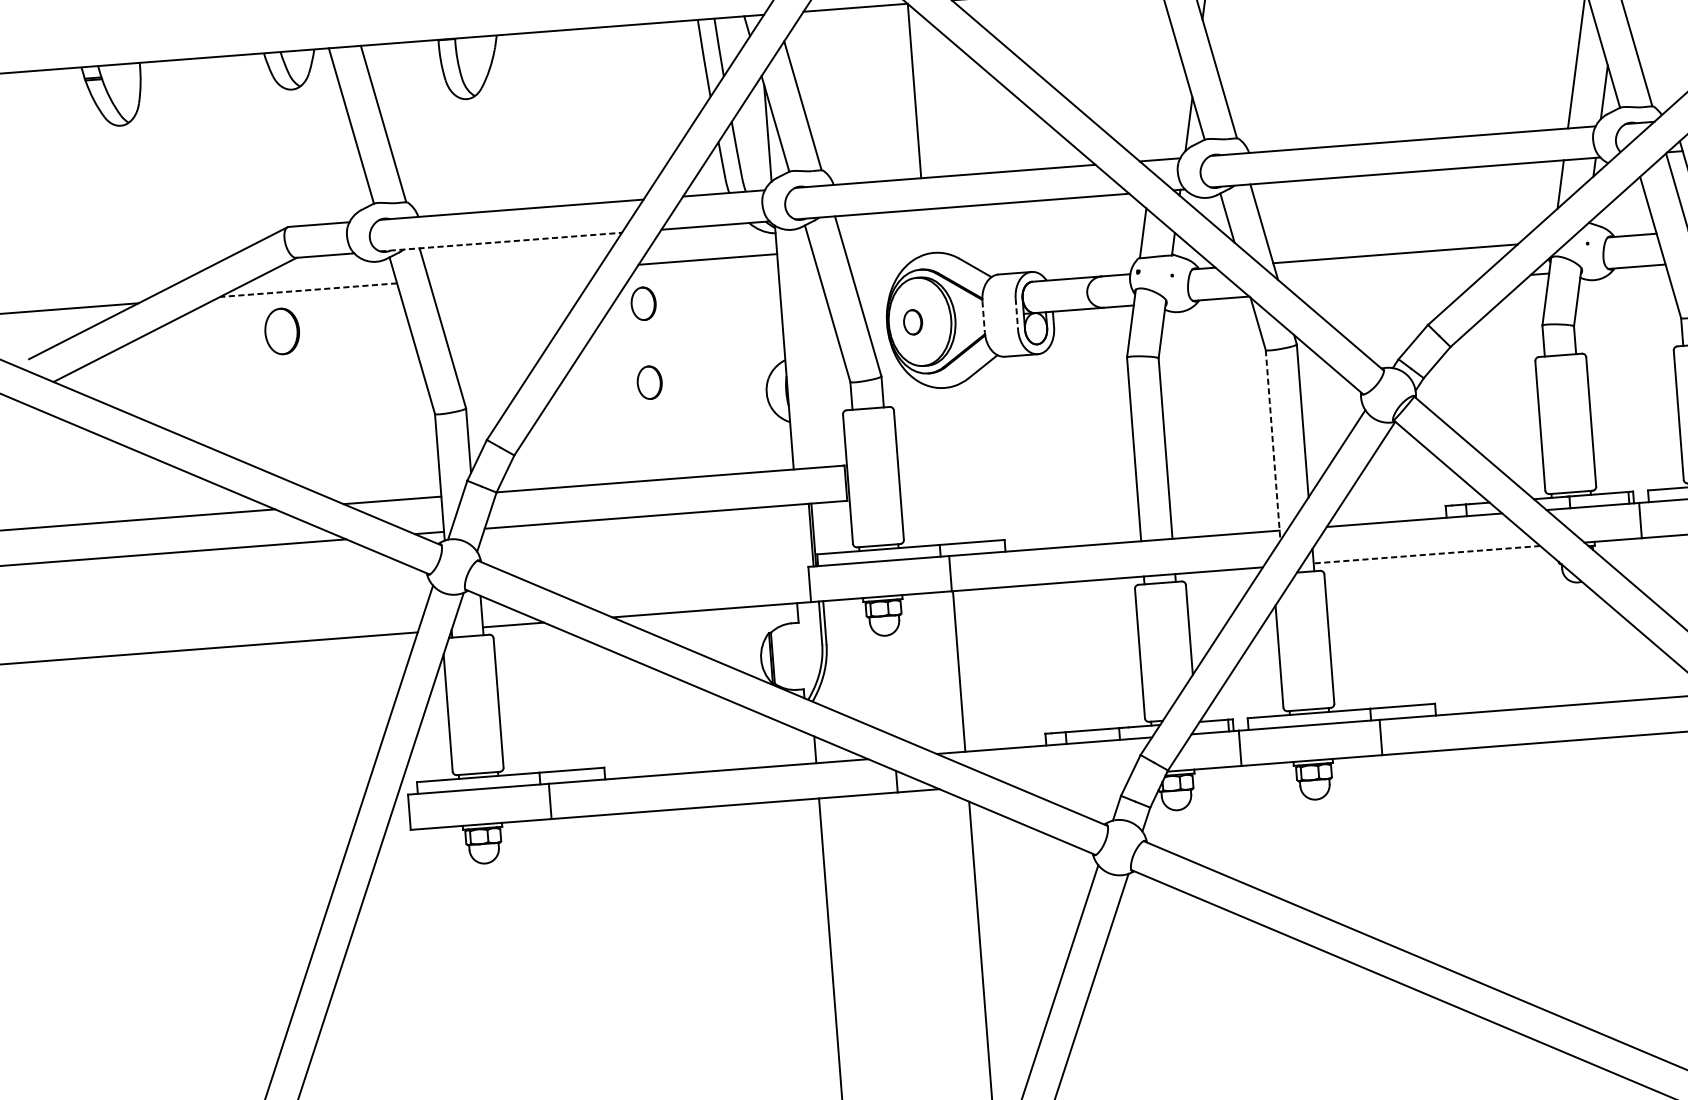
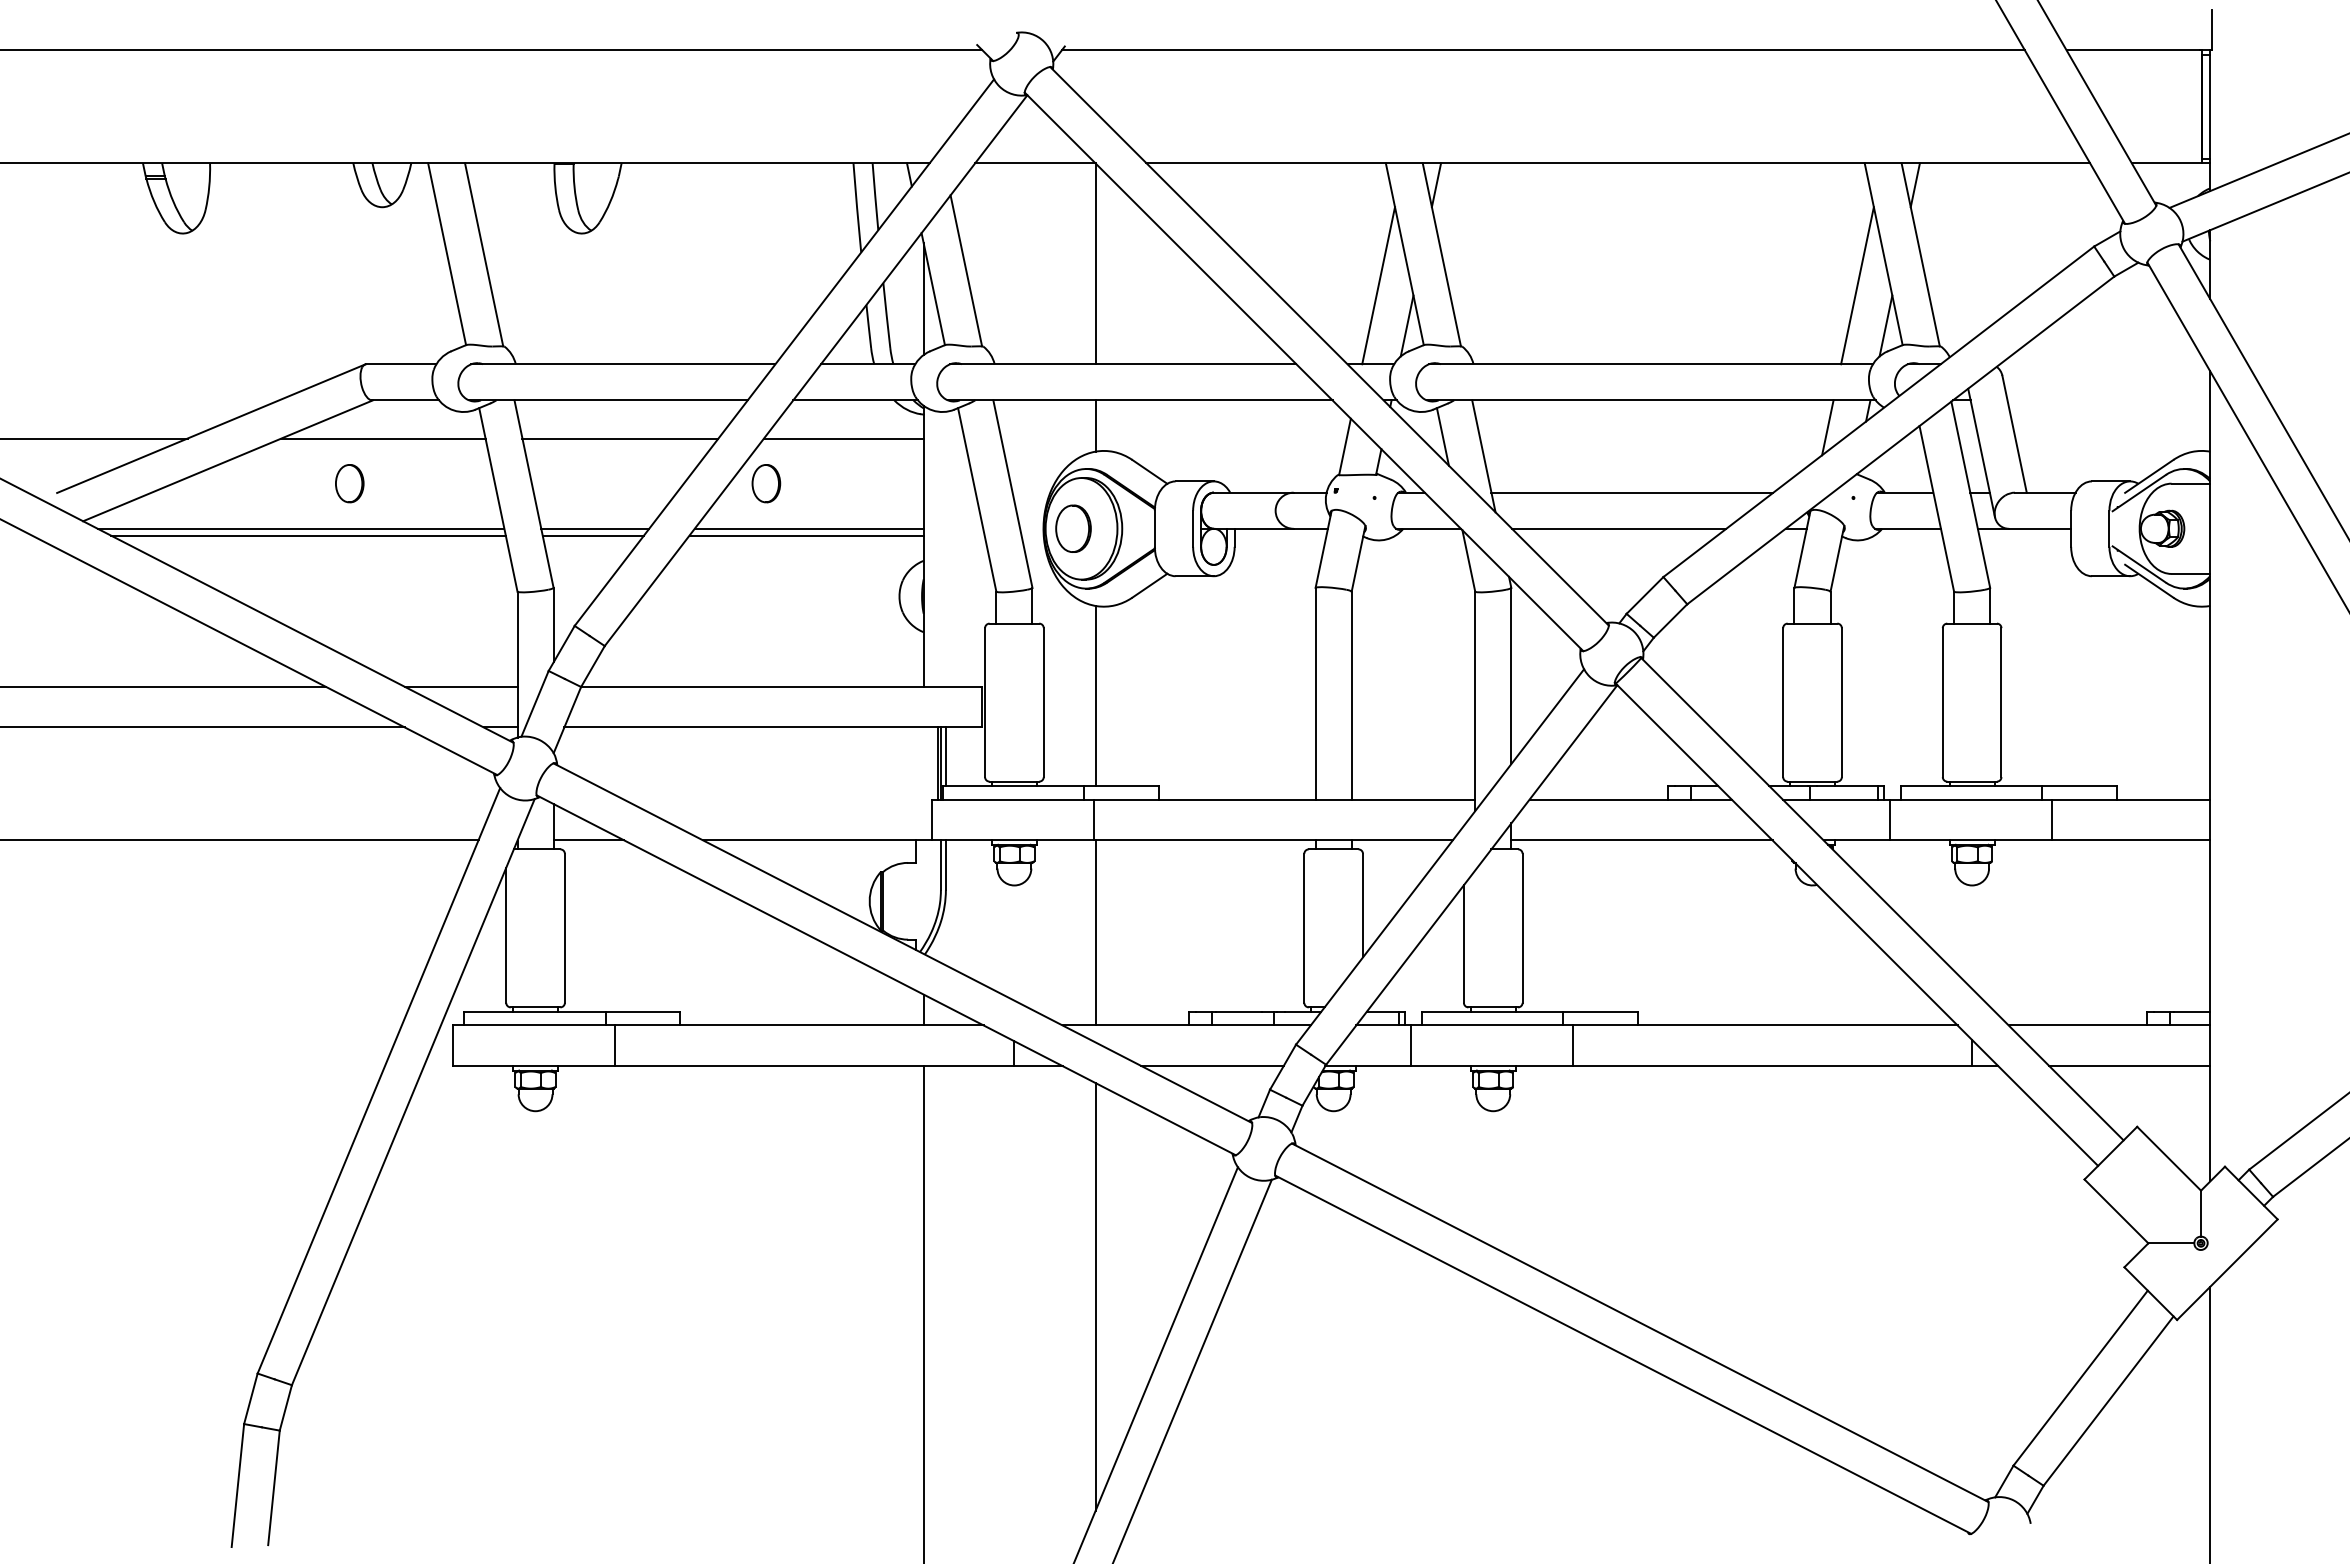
line: (1161, 91) -> (1378, 285), added
line: (925, 231) -> (1095, 425), added
line: (501, 242) -> (608, 400), dashed -> solid
line: (514, 274) -> (620, 438), added
line: (1386, 285) -> (1619, 528), added
line: (308, 290) -> (383, 438), dashed -> solid
line: (1017, 315) -> (1193, 529), dashed -> solid
line: (983, 317) -> (1154, 529), dashed -> solid
part: (913, 322) -> (1073, 528), size x1.67
part: (282, 331) -> (349, 483), size x0.71
line: (683, 339) -> (808, 528), added
line: (681, 346) -> (806, 535), added
line: (498, 354) -> (595, 528), added
line: (497, 360) -> (593, 535), added
line: (242, 373) -> (300, 528), added
line: (249, 379) -> (308, 535), added
part: (649, 382) -> (766, 574), removed
line: (1273, 445) -> (1475, 701), dashed -> solid
line: (943, 465) -> (1095, 695), added
line: (817, 528) -> (945, 756), added
line: (1426, 554) -> (1641, 840), dashed -> solid
line: (1069, 779) -> (1212, 1066), added

